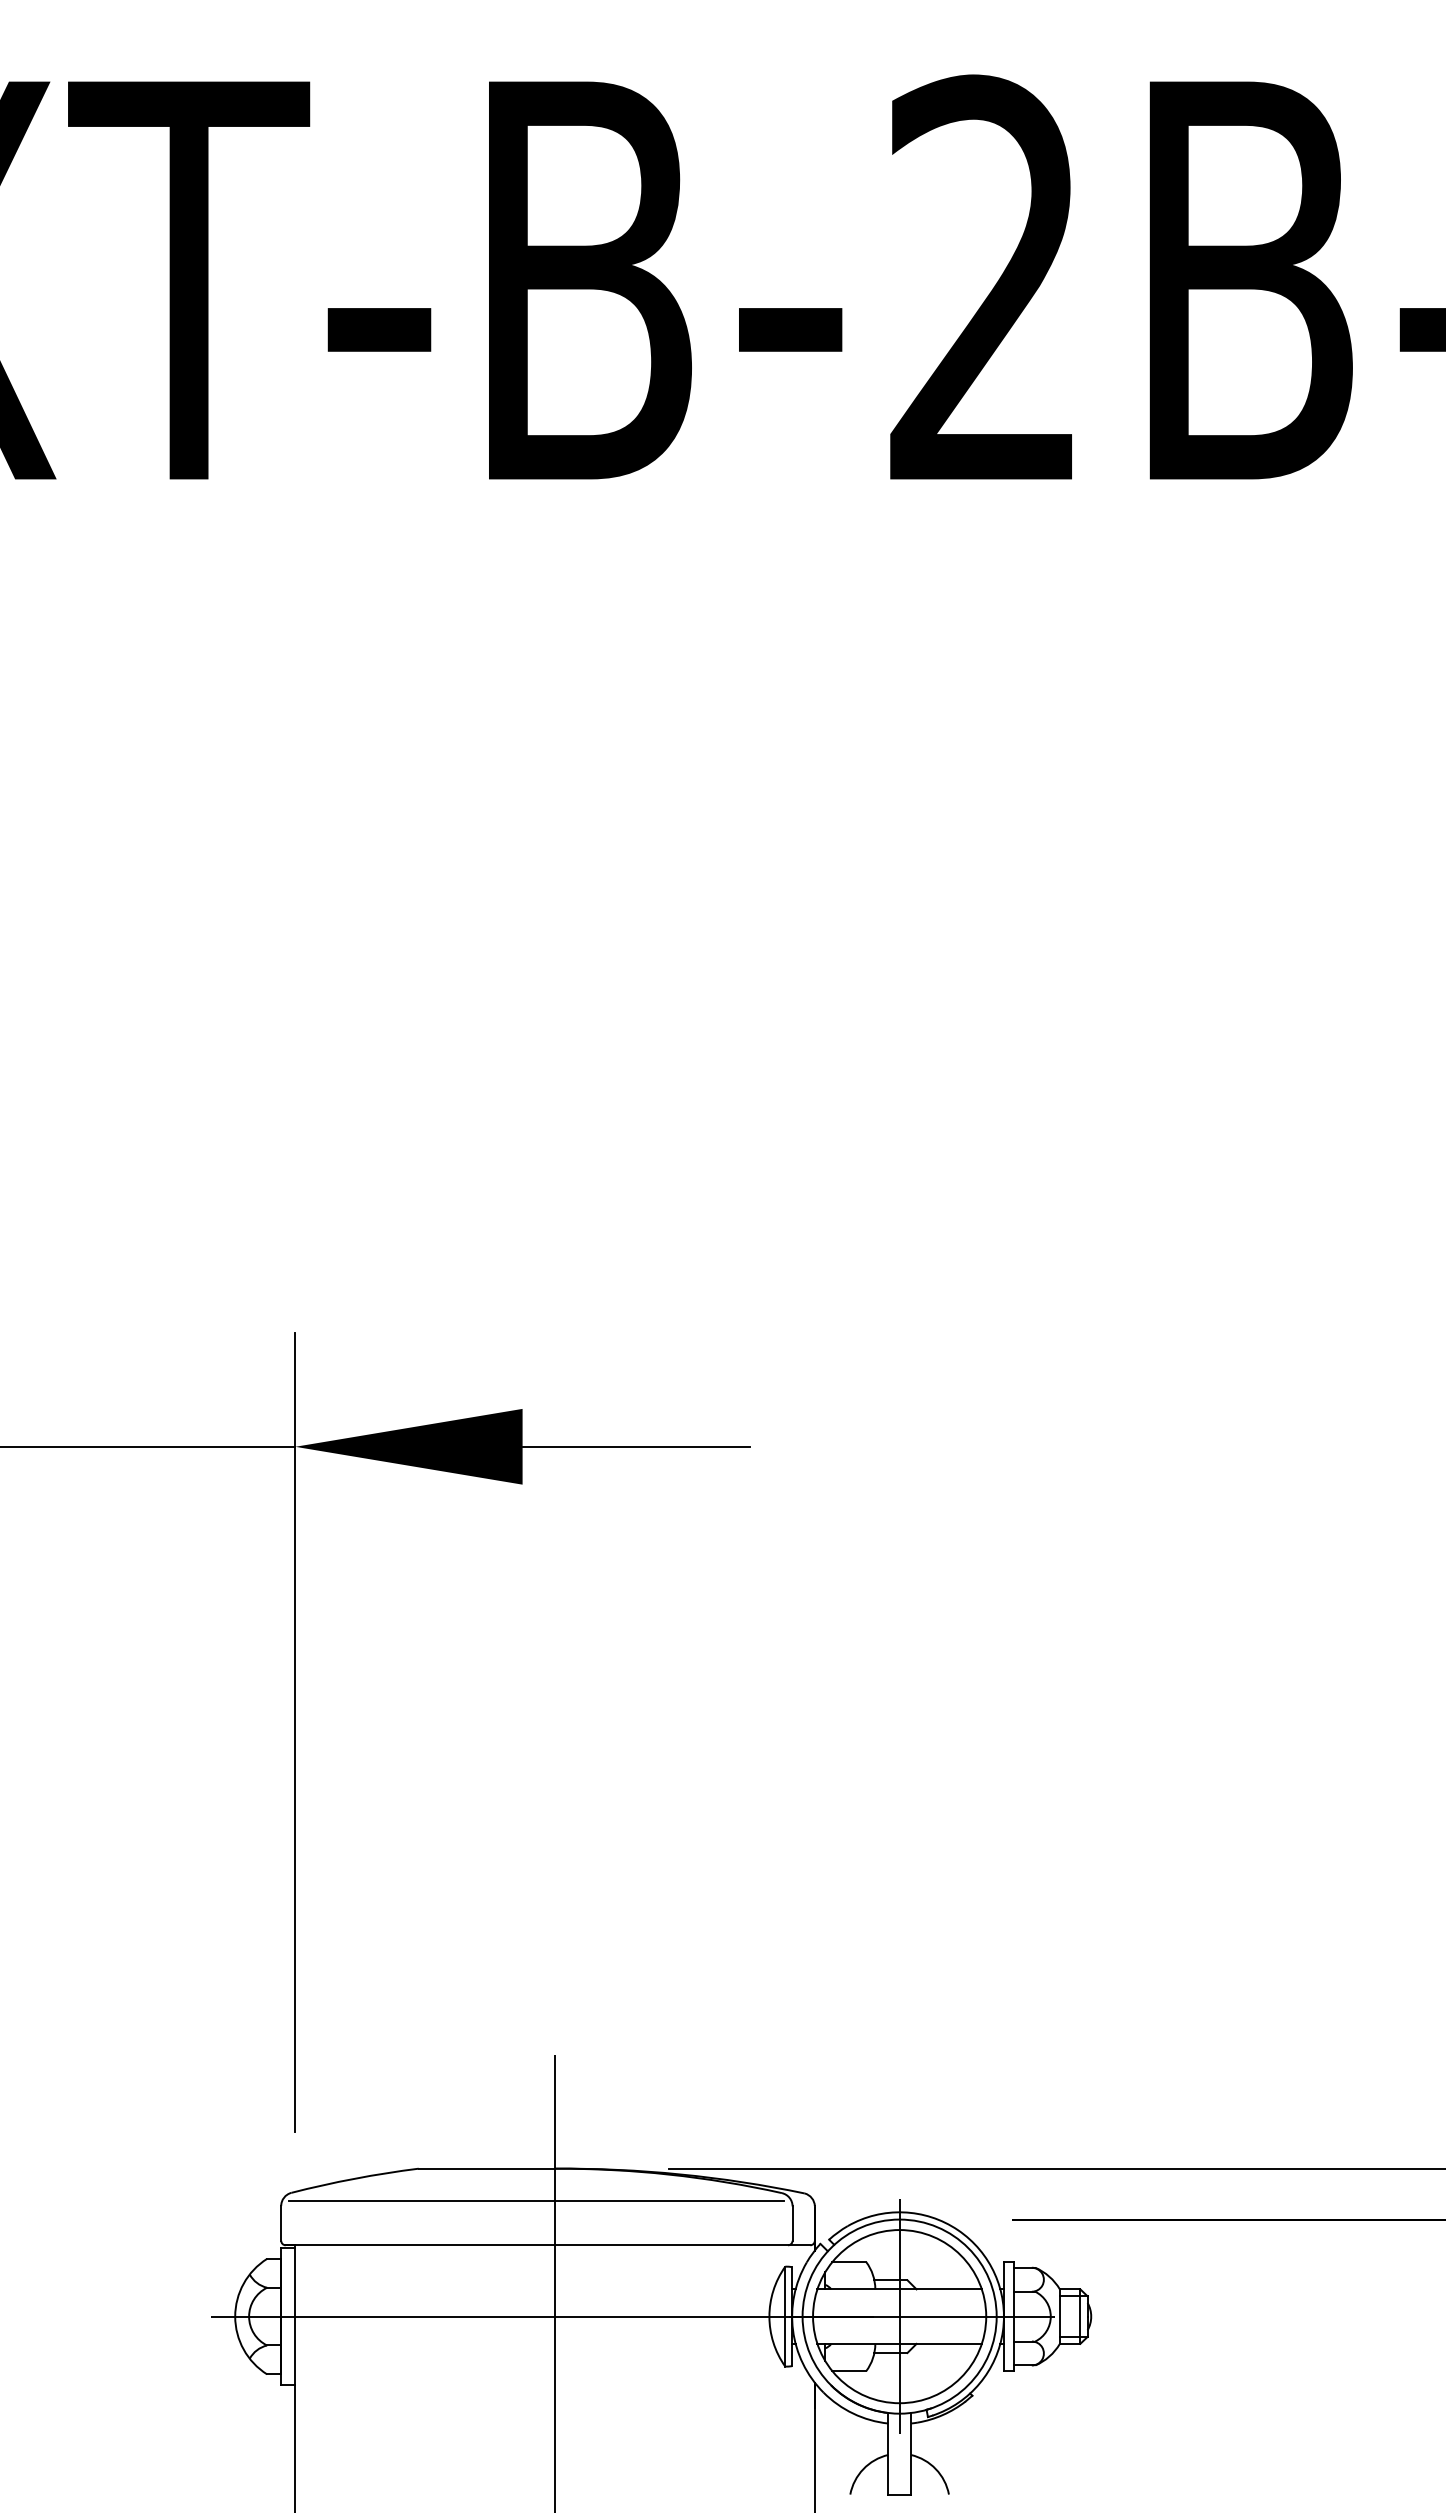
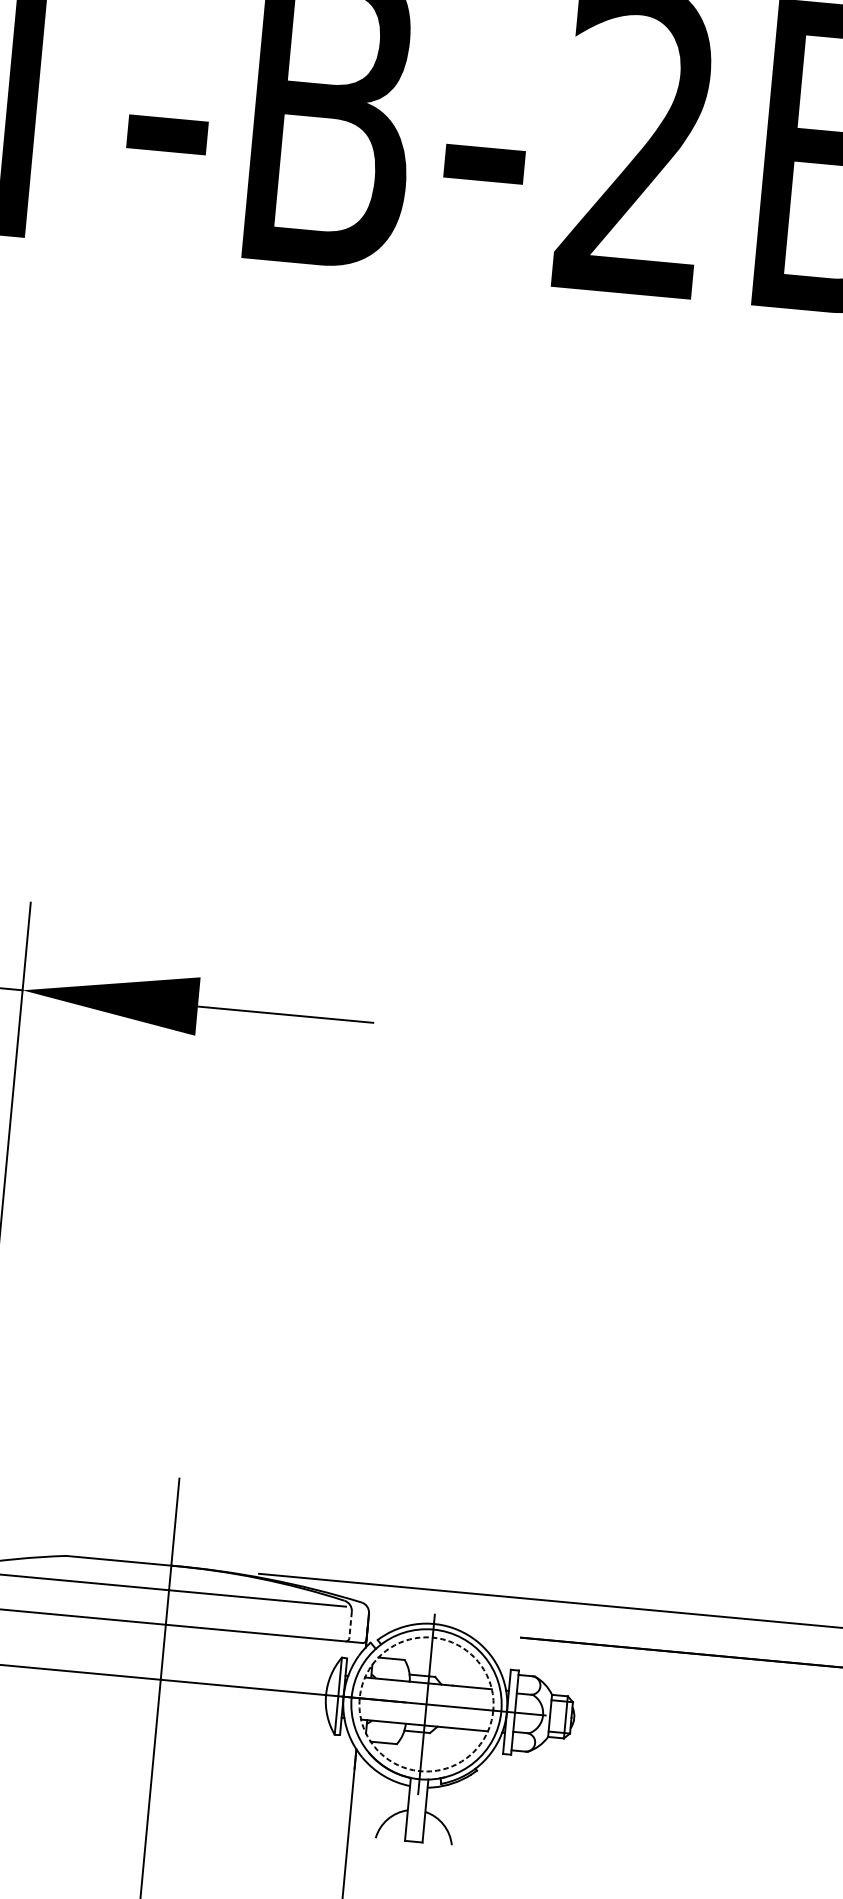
line: (792, 2224) -> (350, 1625), solid -> dashed
circle: (899, 2316) -> (426, 1704), solid -> dashed

